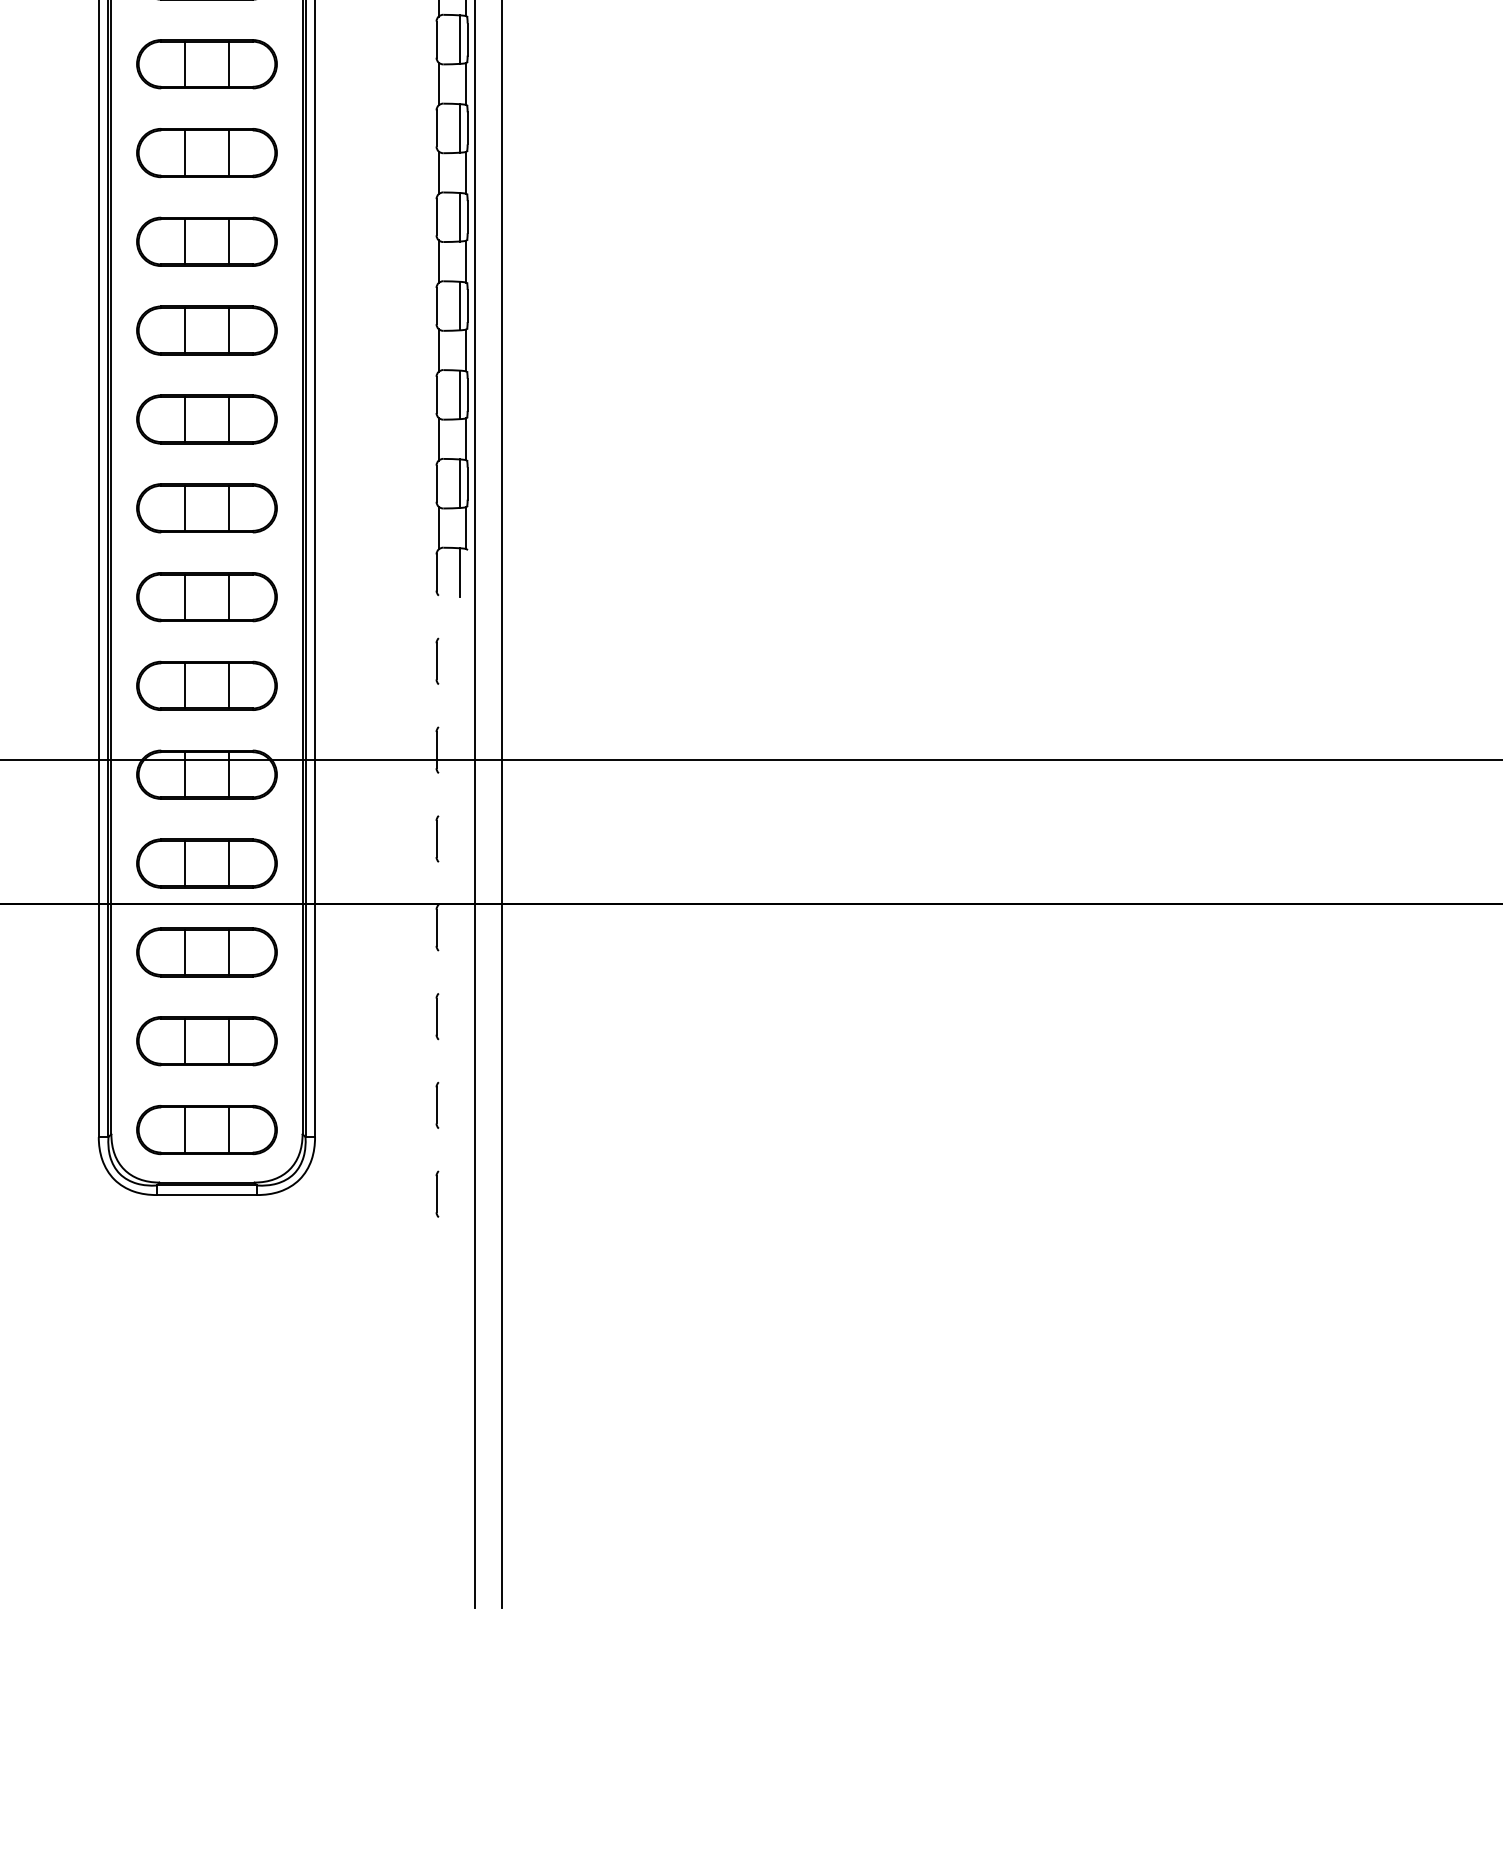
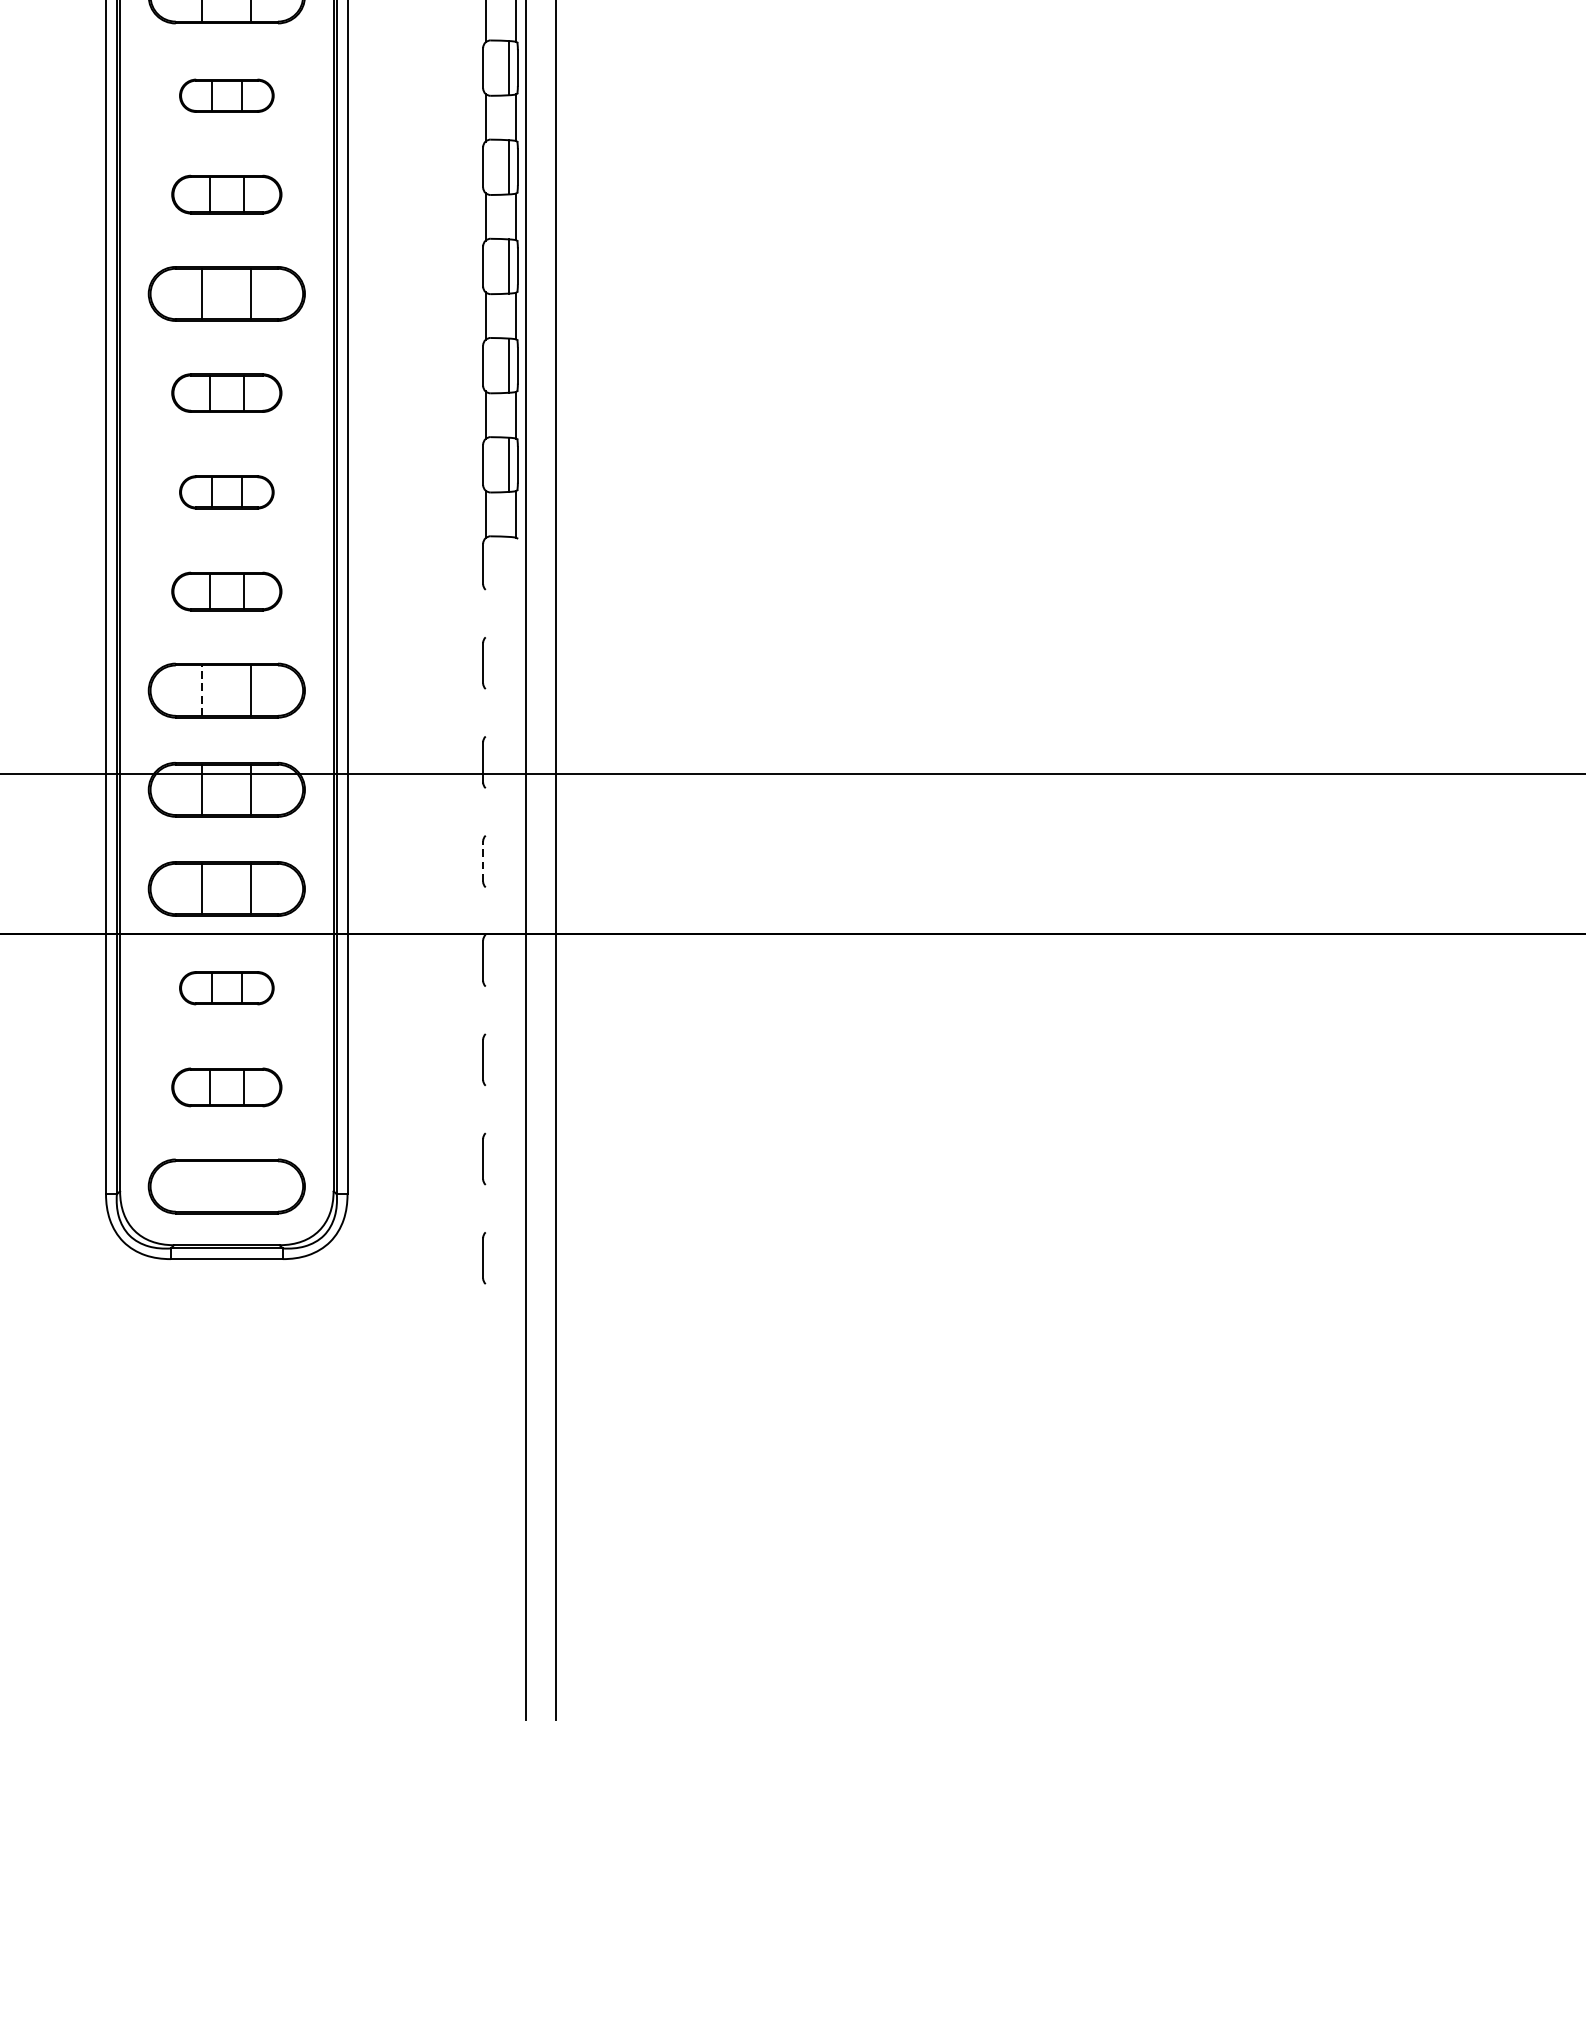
part: (206, 153) -> (226, 96), size x0.6
part: (206, 241) -> (226, 194), size x0.7
part: (206, 419) -> (226, 393), size x0.7
part: (206, 508) -> (226, 492), size x0.6
line: (460, 572) -> (509, 563), removed
part: (206, 597) -> (226, 591), size x0.7
line: (185, 685) -> (202, 690), solid -> dashed
line: (436, 838) -> (483, 860), solid -> dashed
part: (206, 952) -> (226, 988), size x0.6
part: (206, 1041) -> (226, 1087), size x0.7
line: (185, 1129) -> (202, 1185), removed
line: (228, 1129) -> (250, 1185), removed

